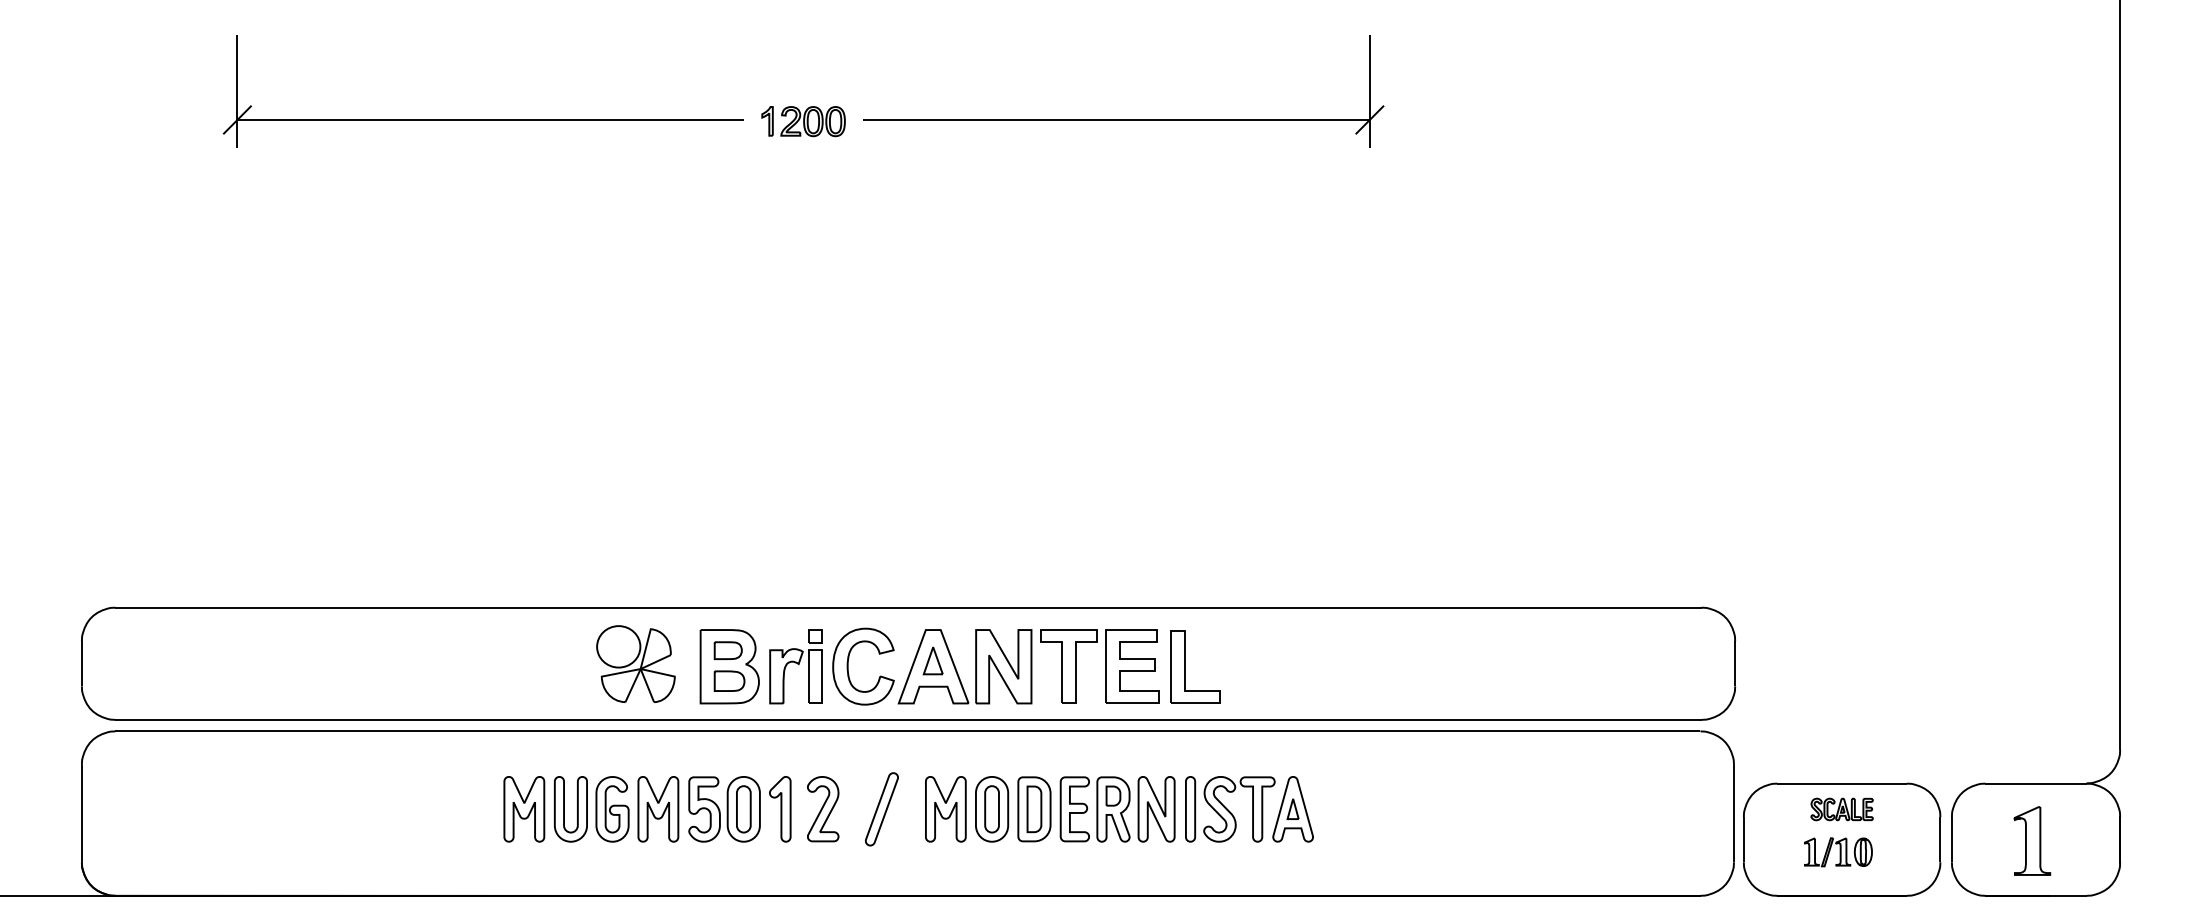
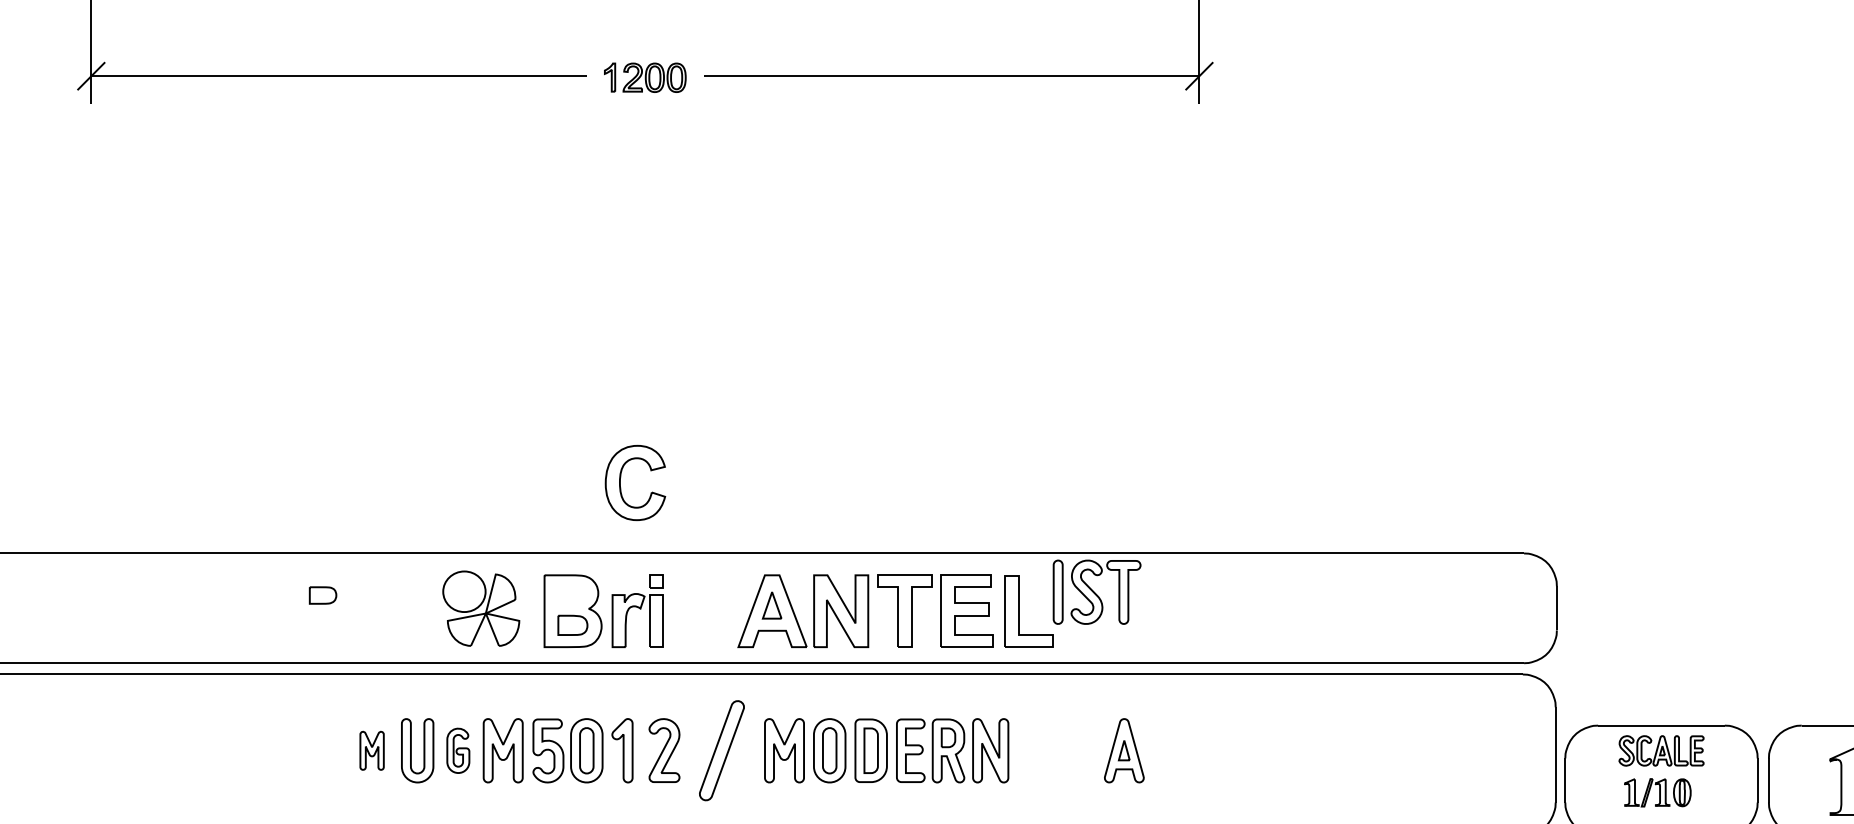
part: (727, 650) -> (322, 595), moved
part: (848, 666) -> (620, 482), moved
part: (524, 809) -> (372, 750), size x0.6
part: (612, 809) -> (458, 750), size x0.7
part: (881, 809) -> (721, 750), size x1.4
part: (1230, 809) -> (1097, 592), moved
part: (1841, 809) -> (1660, 750), size x1.4

